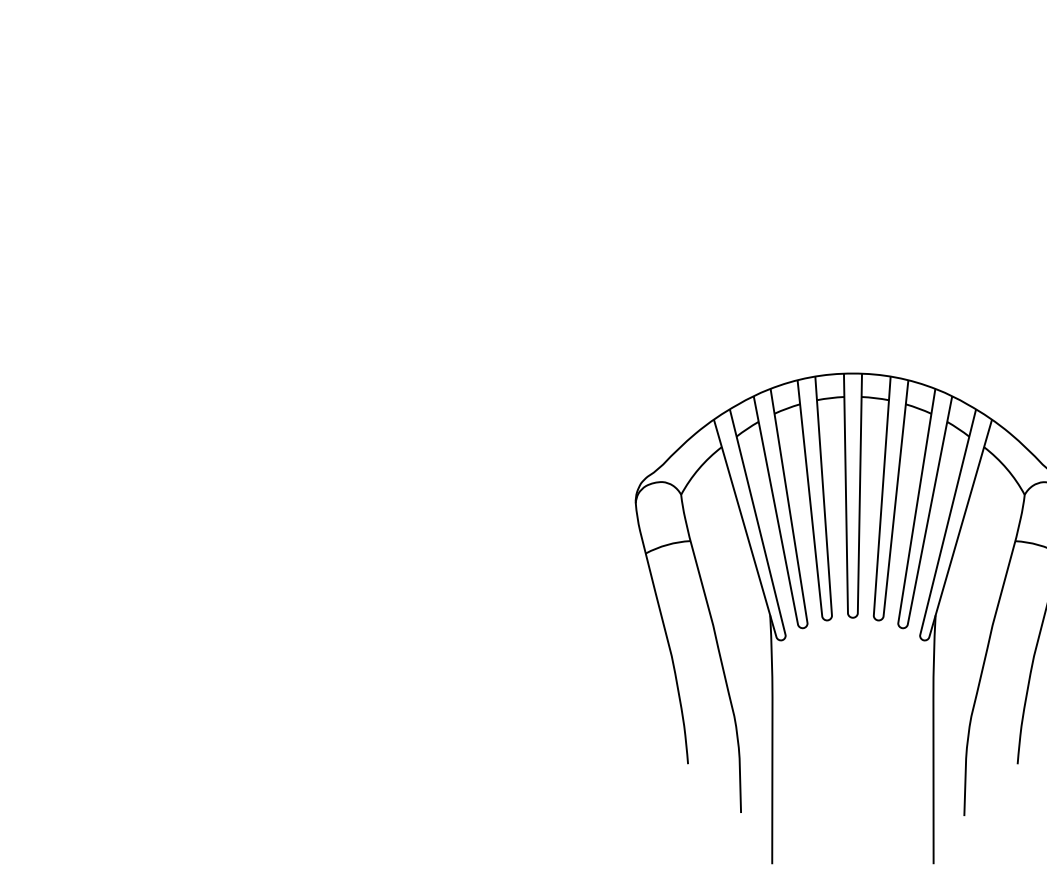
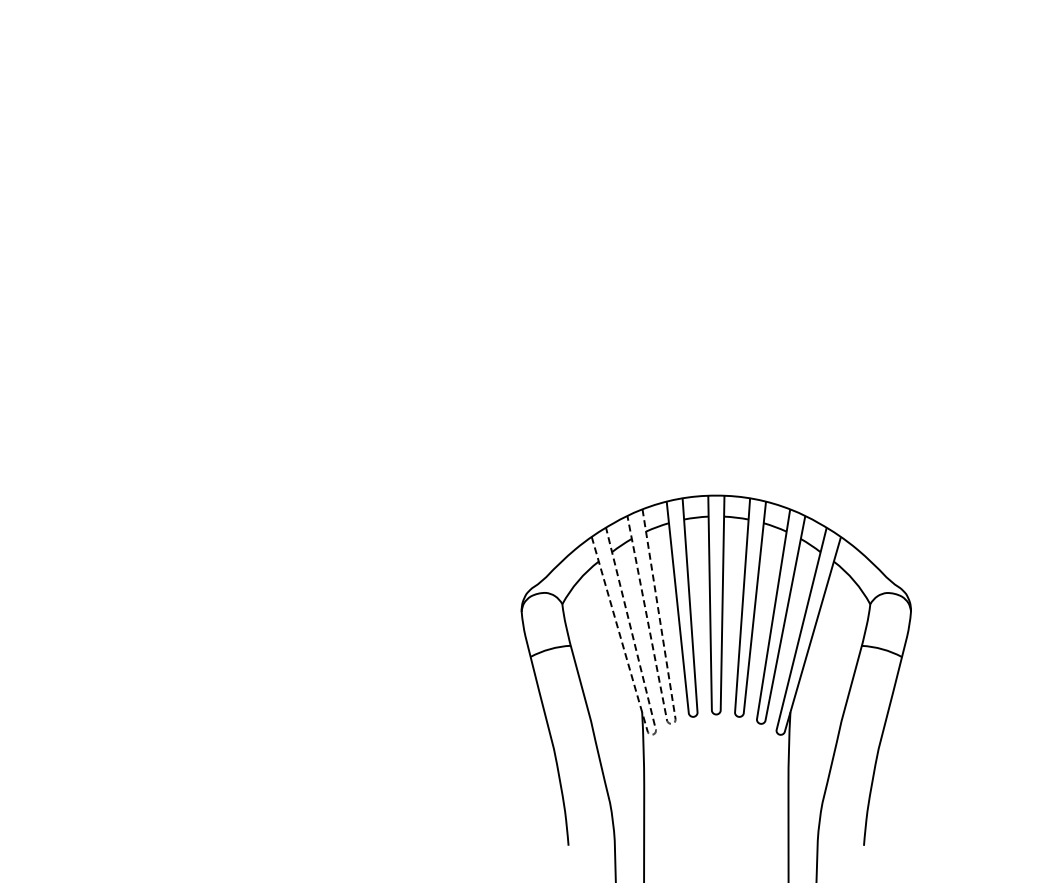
line: (804, 627) -> (672, 723), solid -> dashed
line: (783, 640) -> (654, 734), solid -> dashed

